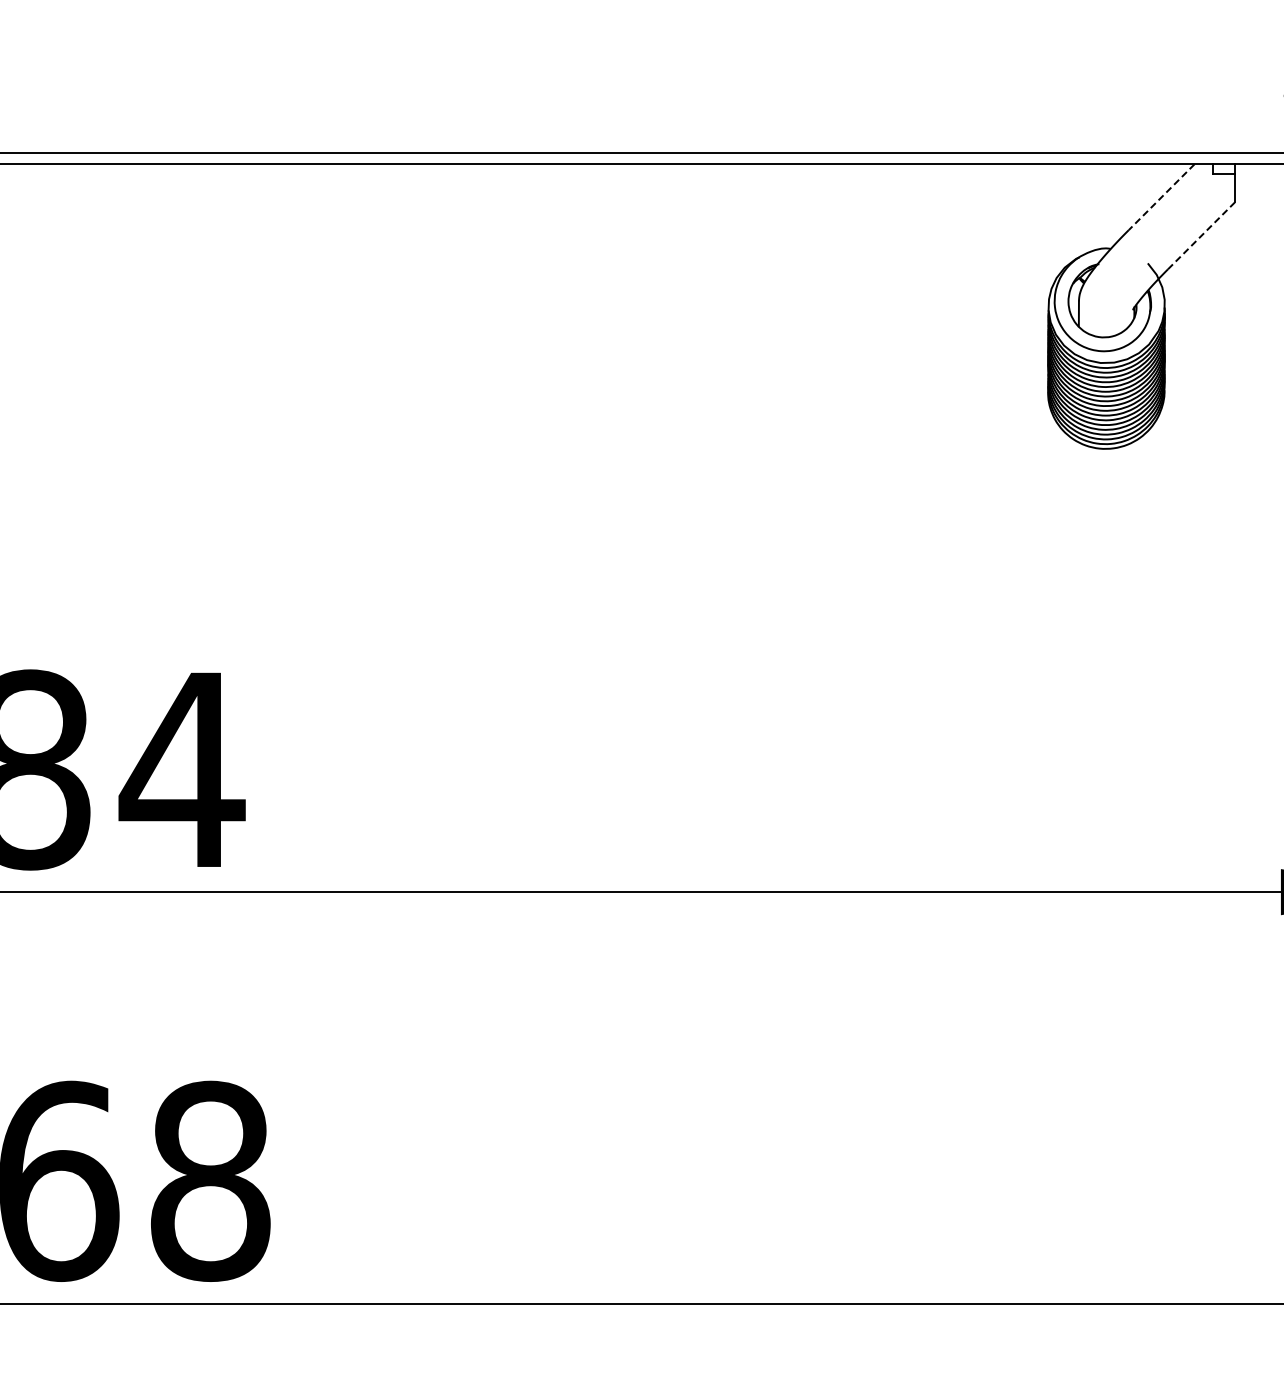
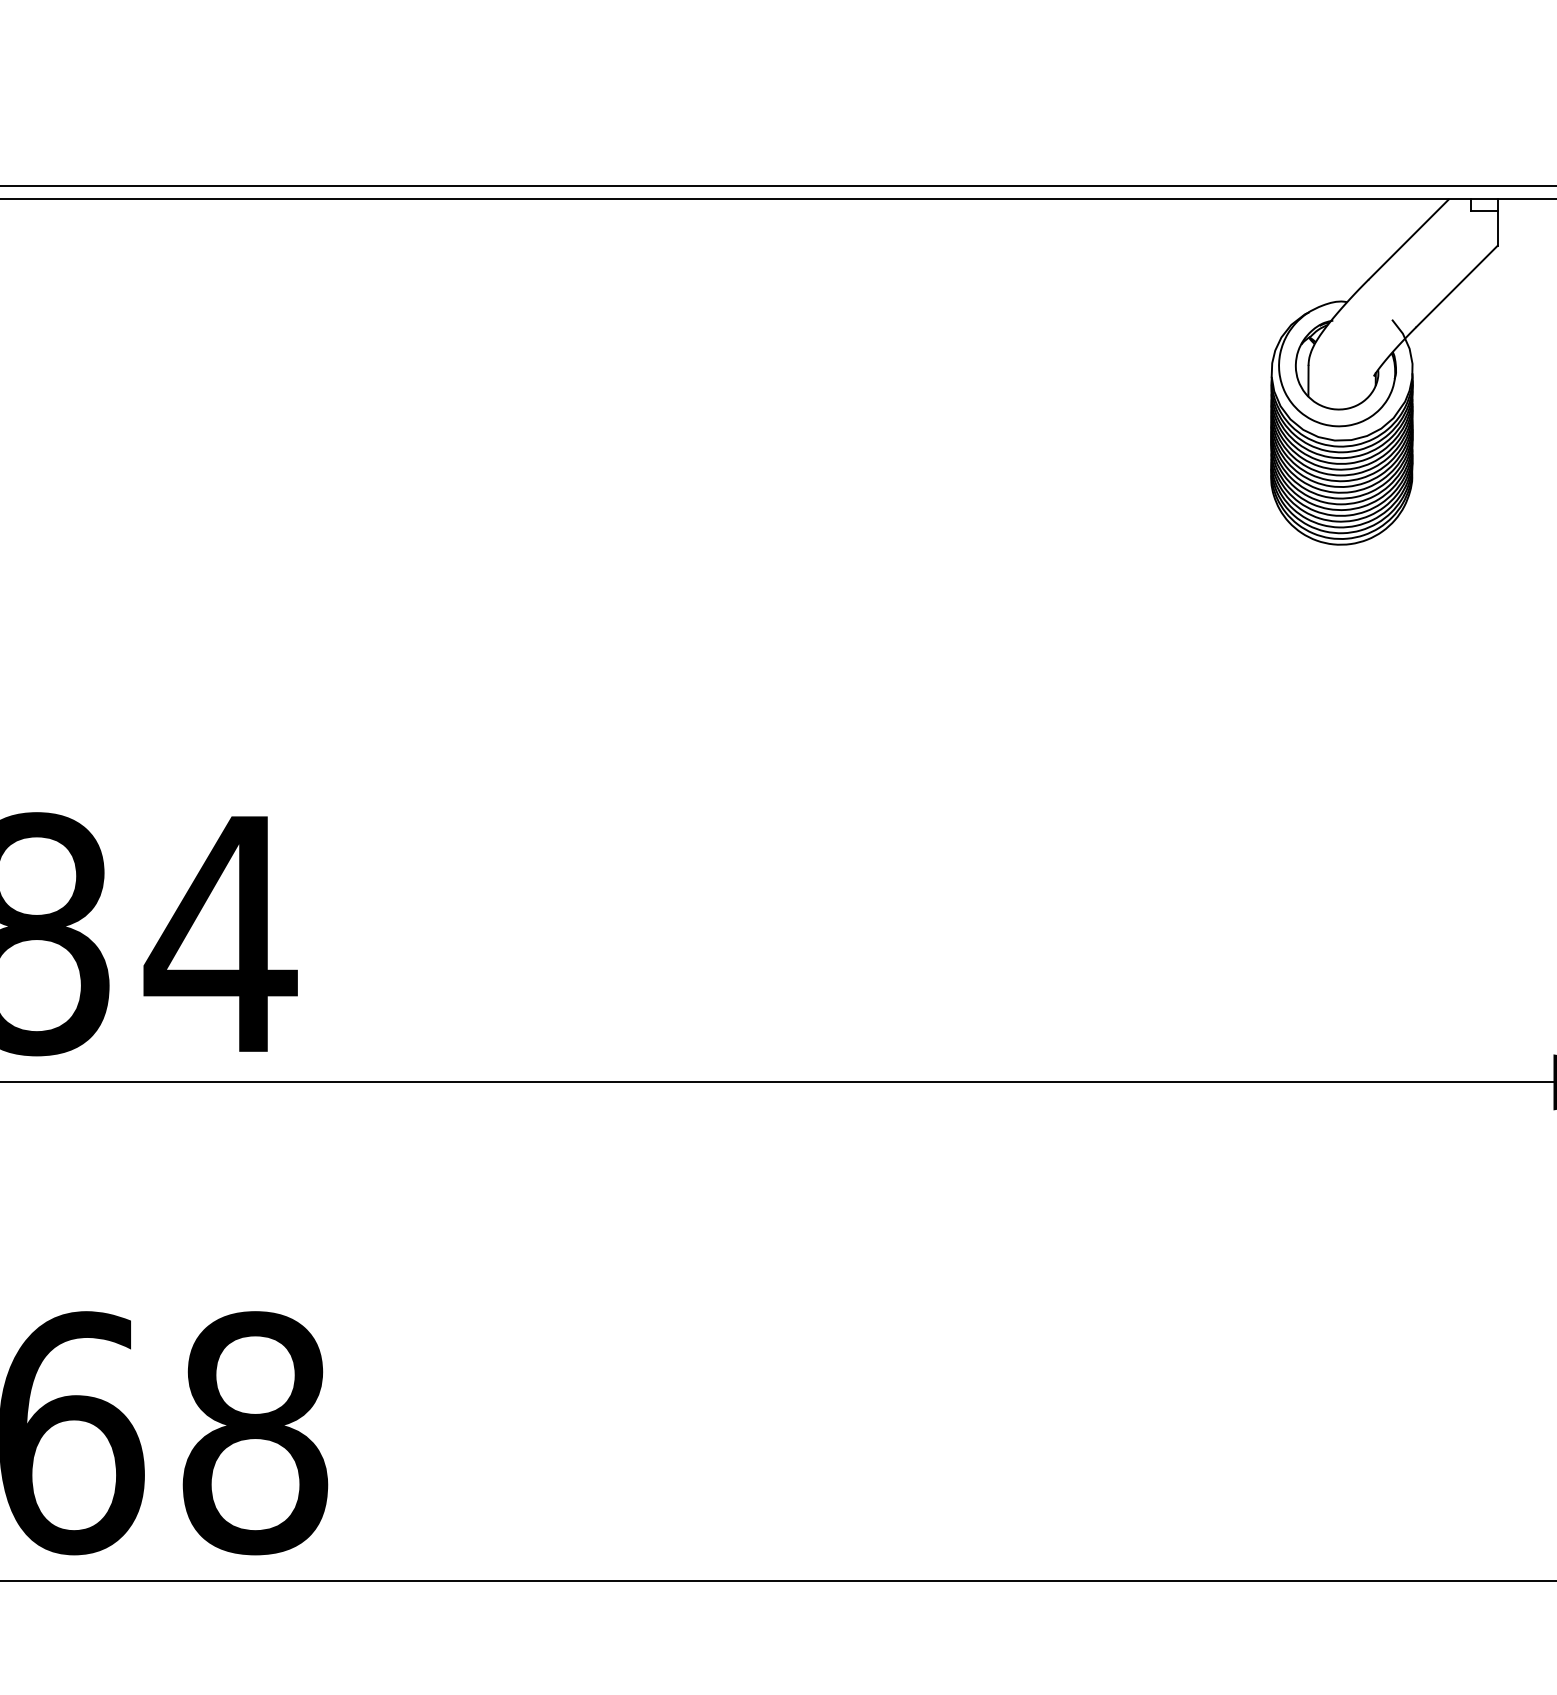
line: (1161, 197) -> (1408, 239), dashed -> solid
line: (1201, 235) -> (1457, 285), dashed -> solid

